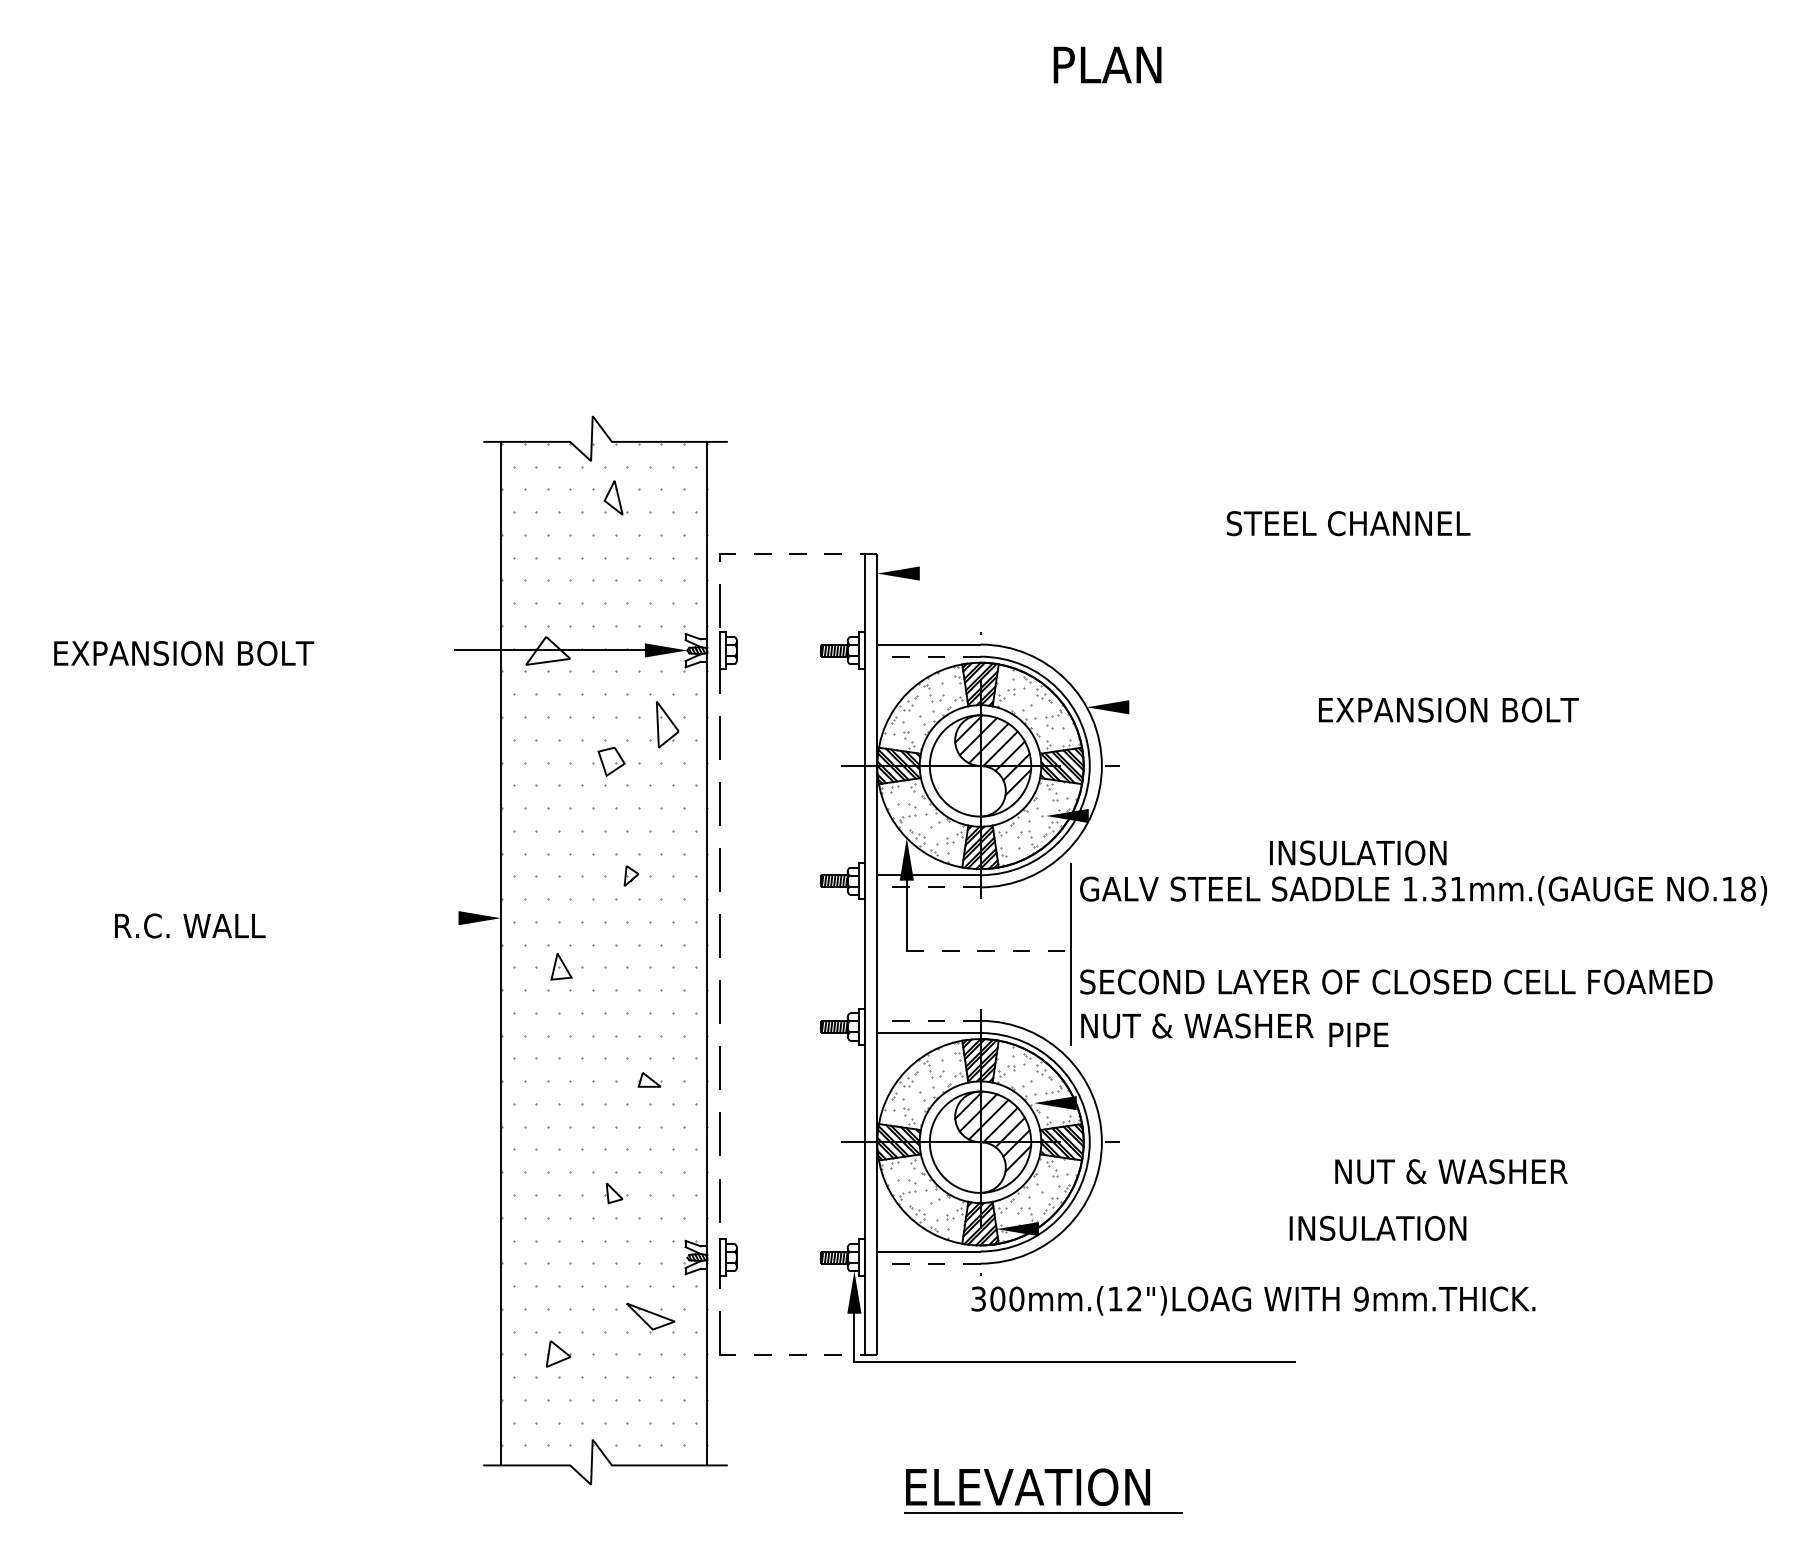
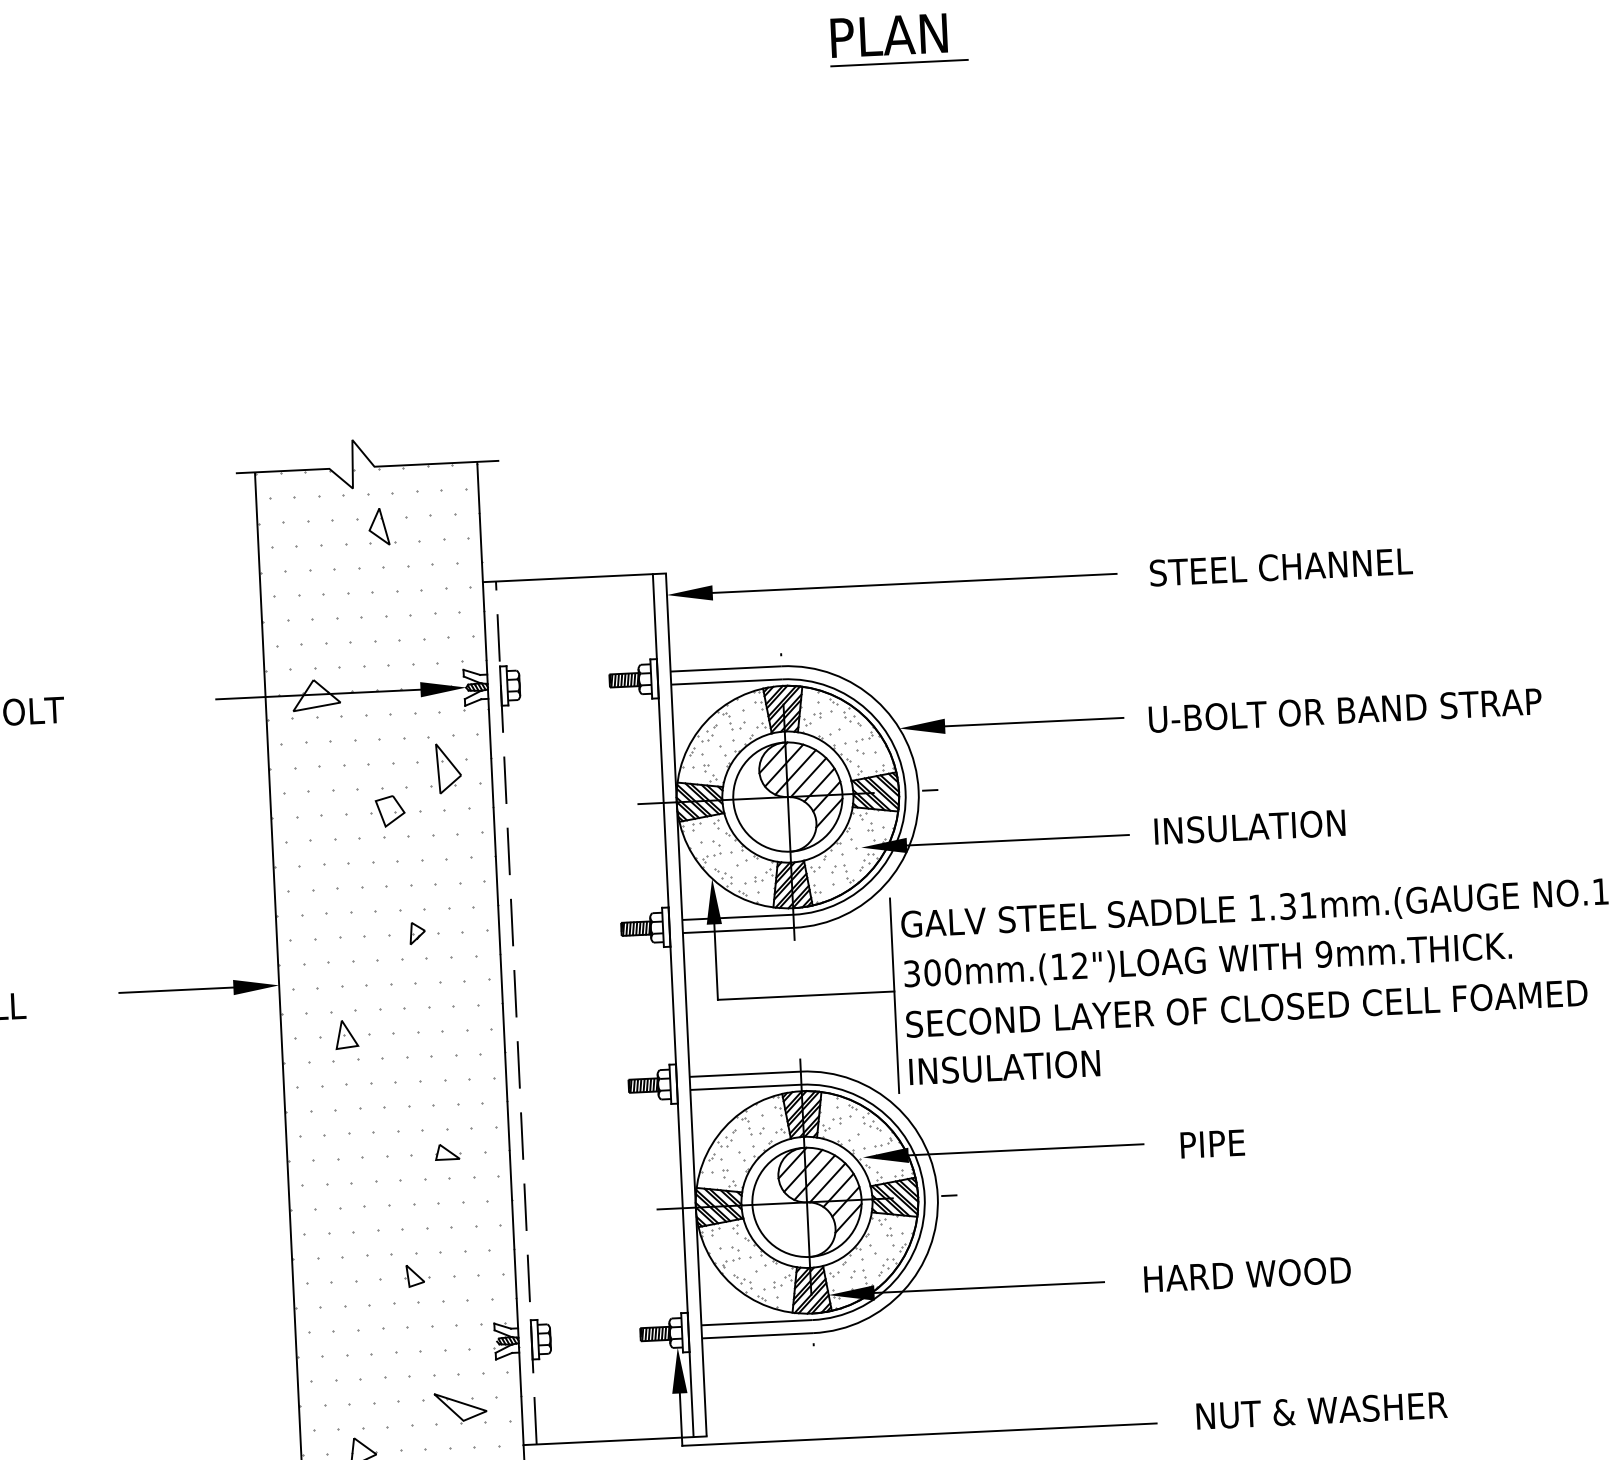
line: (1115, 90) -> (898, 62), added
text: (1348, 523) -> (1281, 567), moved
line: (792, 553) -> (574, 577), dashed -> solid
line: (1106, 573) -> (913, 583), added
line: (928, 656) -> (726, 681), dashed -> solid
line: (1211, 707) -> (1033, 722), added
text: (1500, 709) -> (1345, 709), EXPANSION BOLT -> U-BOLT OR BAND STRAP
line: (1191, 816) -> (1017, 840), added
text: (1358, 852) -> (1250, 826), moved
line: (928, 887) -> (738, 930), dashed -> solid
line: (405, 918) -> (176, 990), added
line: (988, 950) -> (805, 995), dashed -> solid
line: (928, 1020) -> (744, 1073), dashed -> solid
text: (1198, 1025) -> (1035, 1065), NUT & WASHER -> INSULATION
text: (1358, 1034) -> (1212, 1143), moved
line: (1185, 1103) -> (1025, 1150), added
text: (1451, 1171) -> (1322, 1410), moved
text: (1386, 1227) -> (1248, 1273), INSULATION -> HARD WOOD
line: (1145, 1229) -> (989, 1287), added
line: (928, 1263) -> (757, 1335), dashed -> solid
text: (1253, 1300) -> (1207, 961), moved
line: (792, 1354) -> (615, 1440), dashed -> solid

